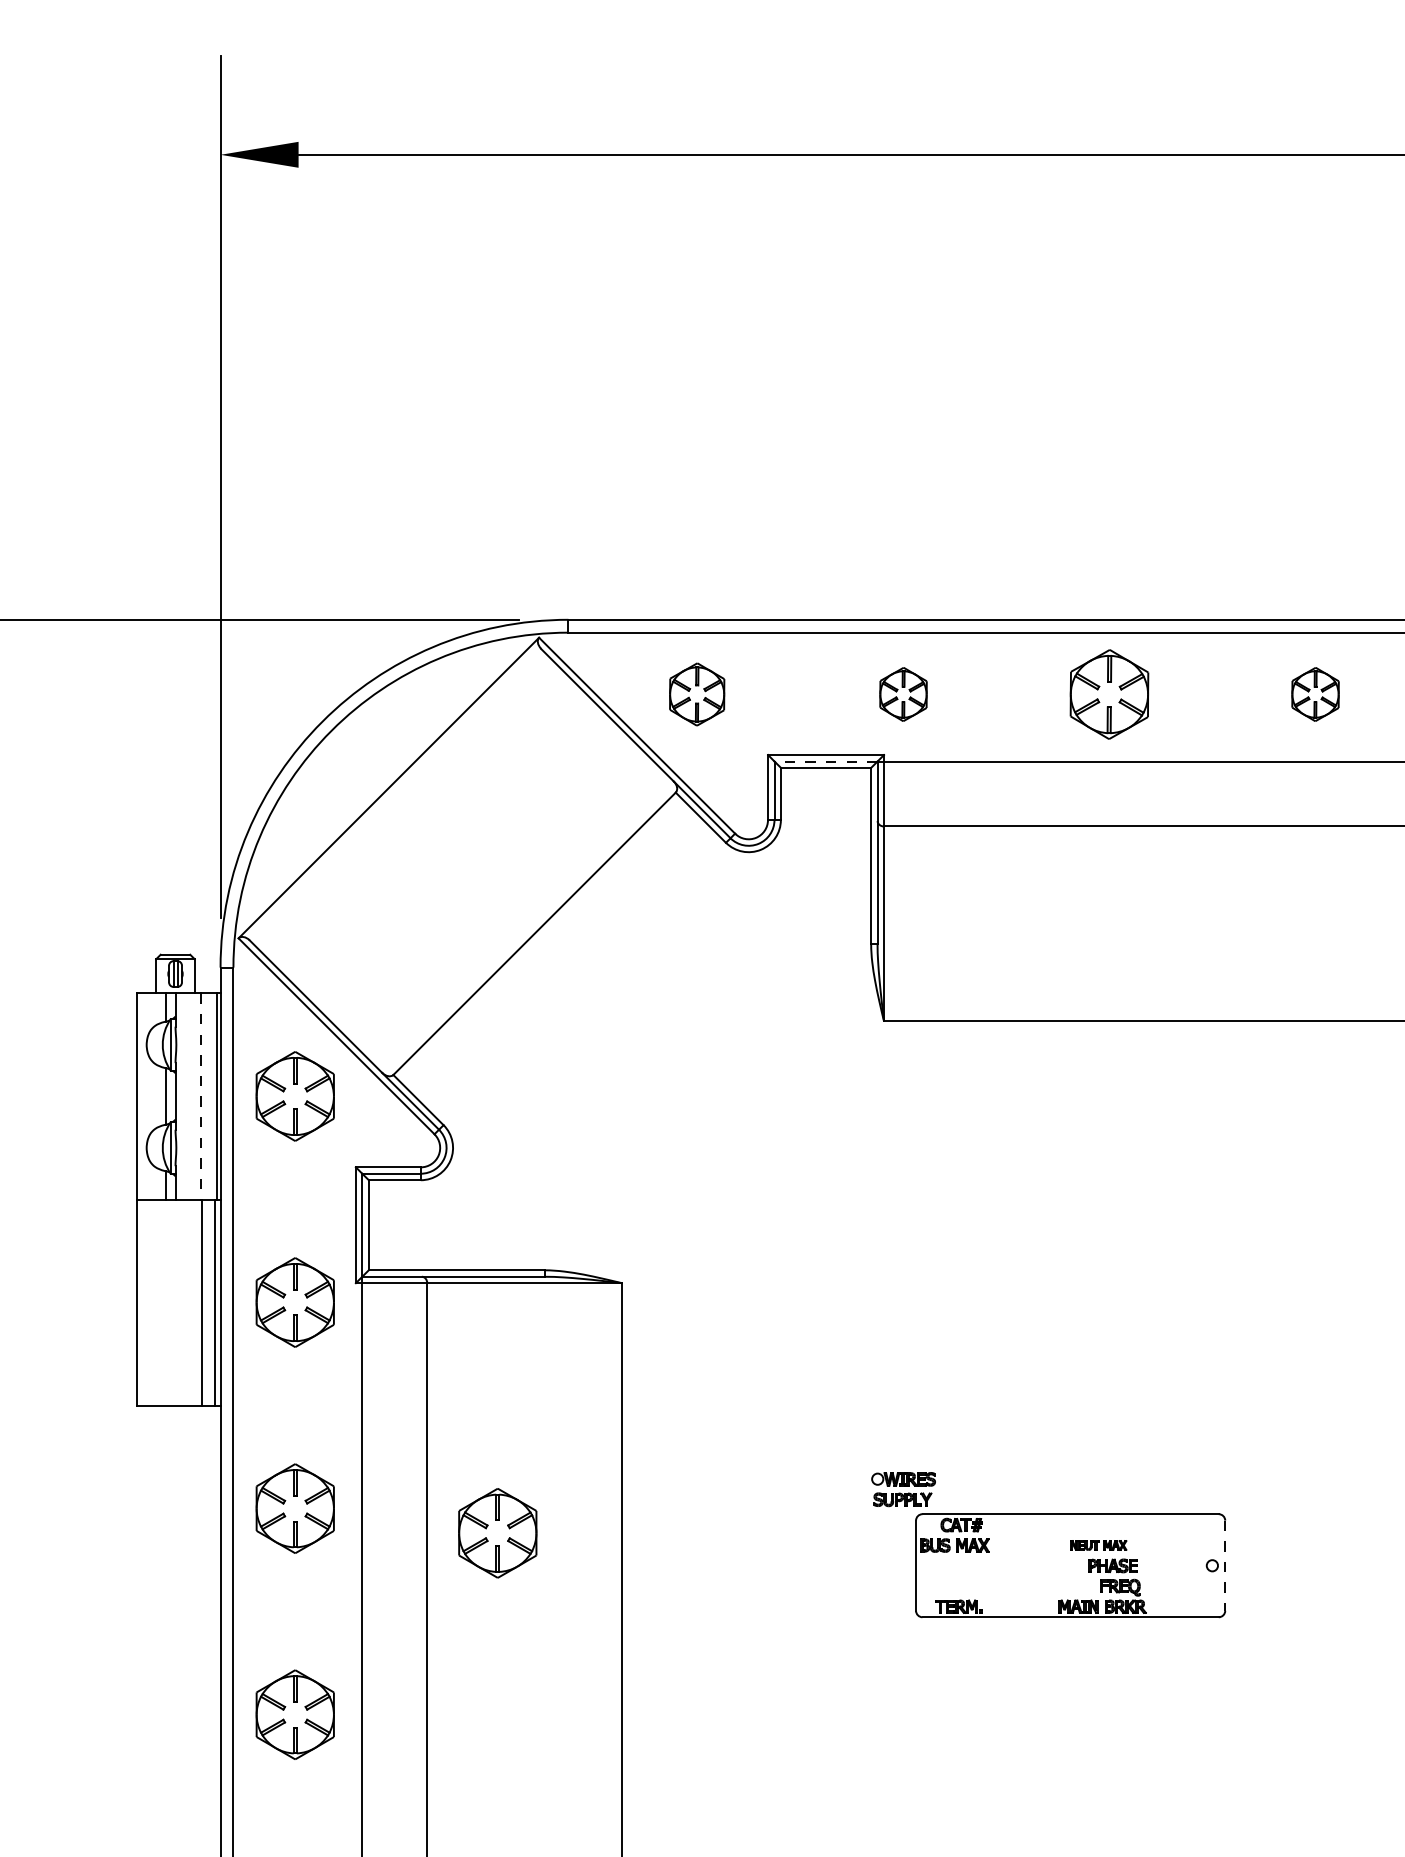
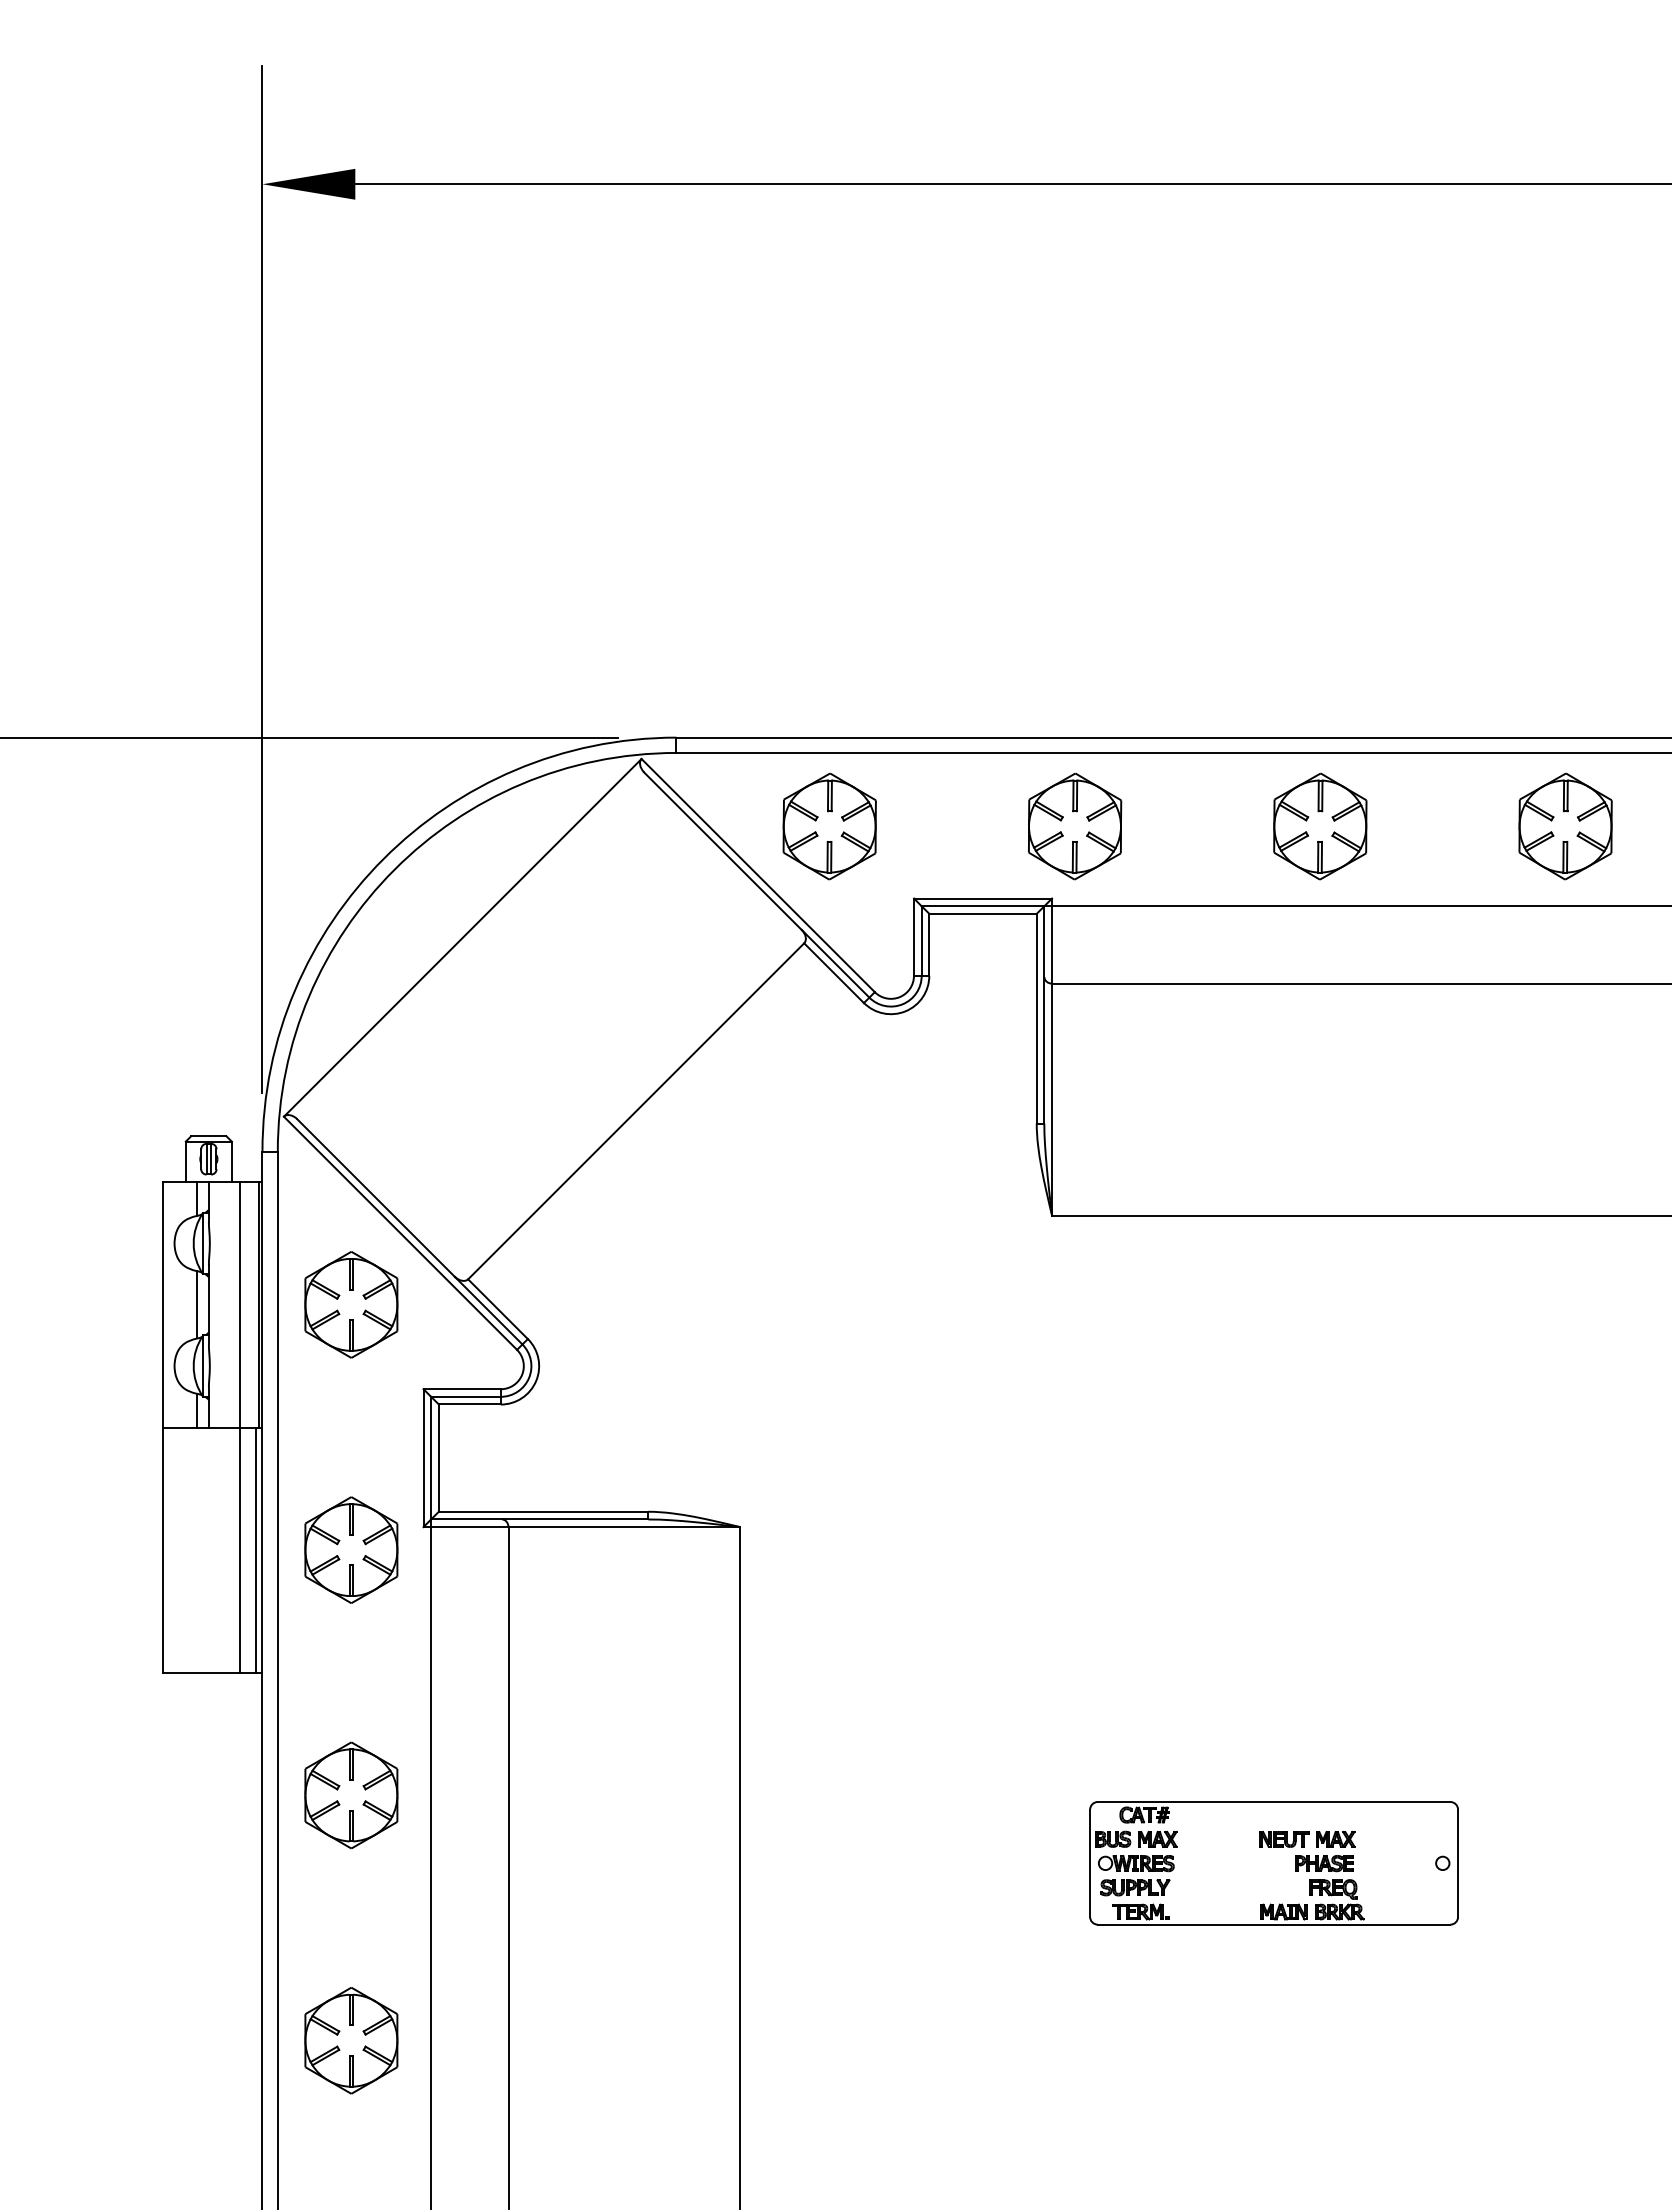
part: (697, 694) -> (829, 826), size x1.43
part: (903, 694) -> (1075, 826), size x1.67
part: (1315, 694) -> (1565, 826), size x1.67
line: (825, 761) -> (982, 906), dashed -> solid
line: (201, 1096) -> (239, 1304), dashed -> solid
part: (903, 1489) -> (1136, 1875), moved
part: (497, 1533) -> (592, 1824), removed
part: (1098, 1544) -> (1307, 1838), size x1.43
line: (1225, 1565) -> (1458, 1863), dashed -> solid

